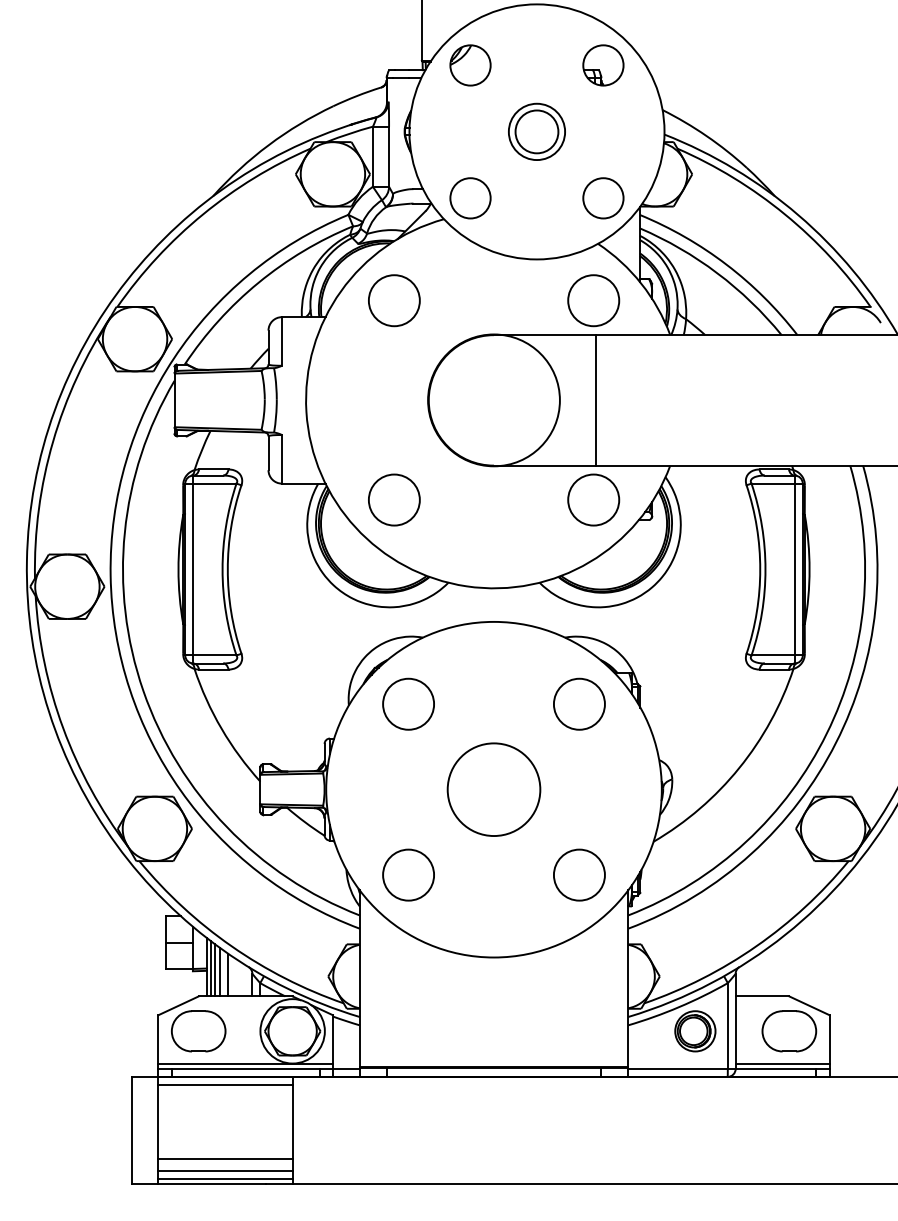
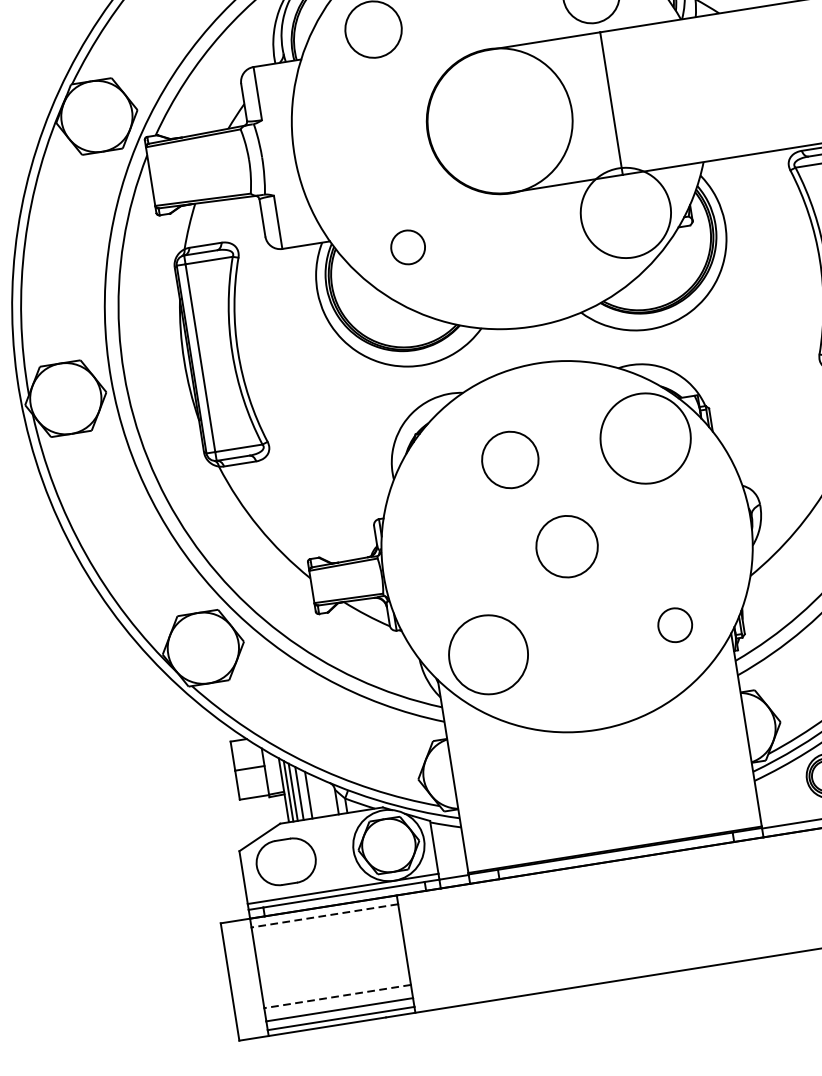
circle: (394, 499) -> (408, 246), size x0.6
circle: (593, 499) -> (625, 212), size x1.6
circle: (408, 703) -> (510, 459), moved
circle: (578, 703) -> (644, 437), size x1.6
circle: (493, 789) -> (566, 546), size x0.6
circle: (408, 874) -> (488, 654), size x1.4
circle: (578, 874) -> (674, 624), size x0.6
line: (225, 1085) -> (324, 916), solid -> dashed
line: (225, 1158) -> (337, 996), solid -> dashed

